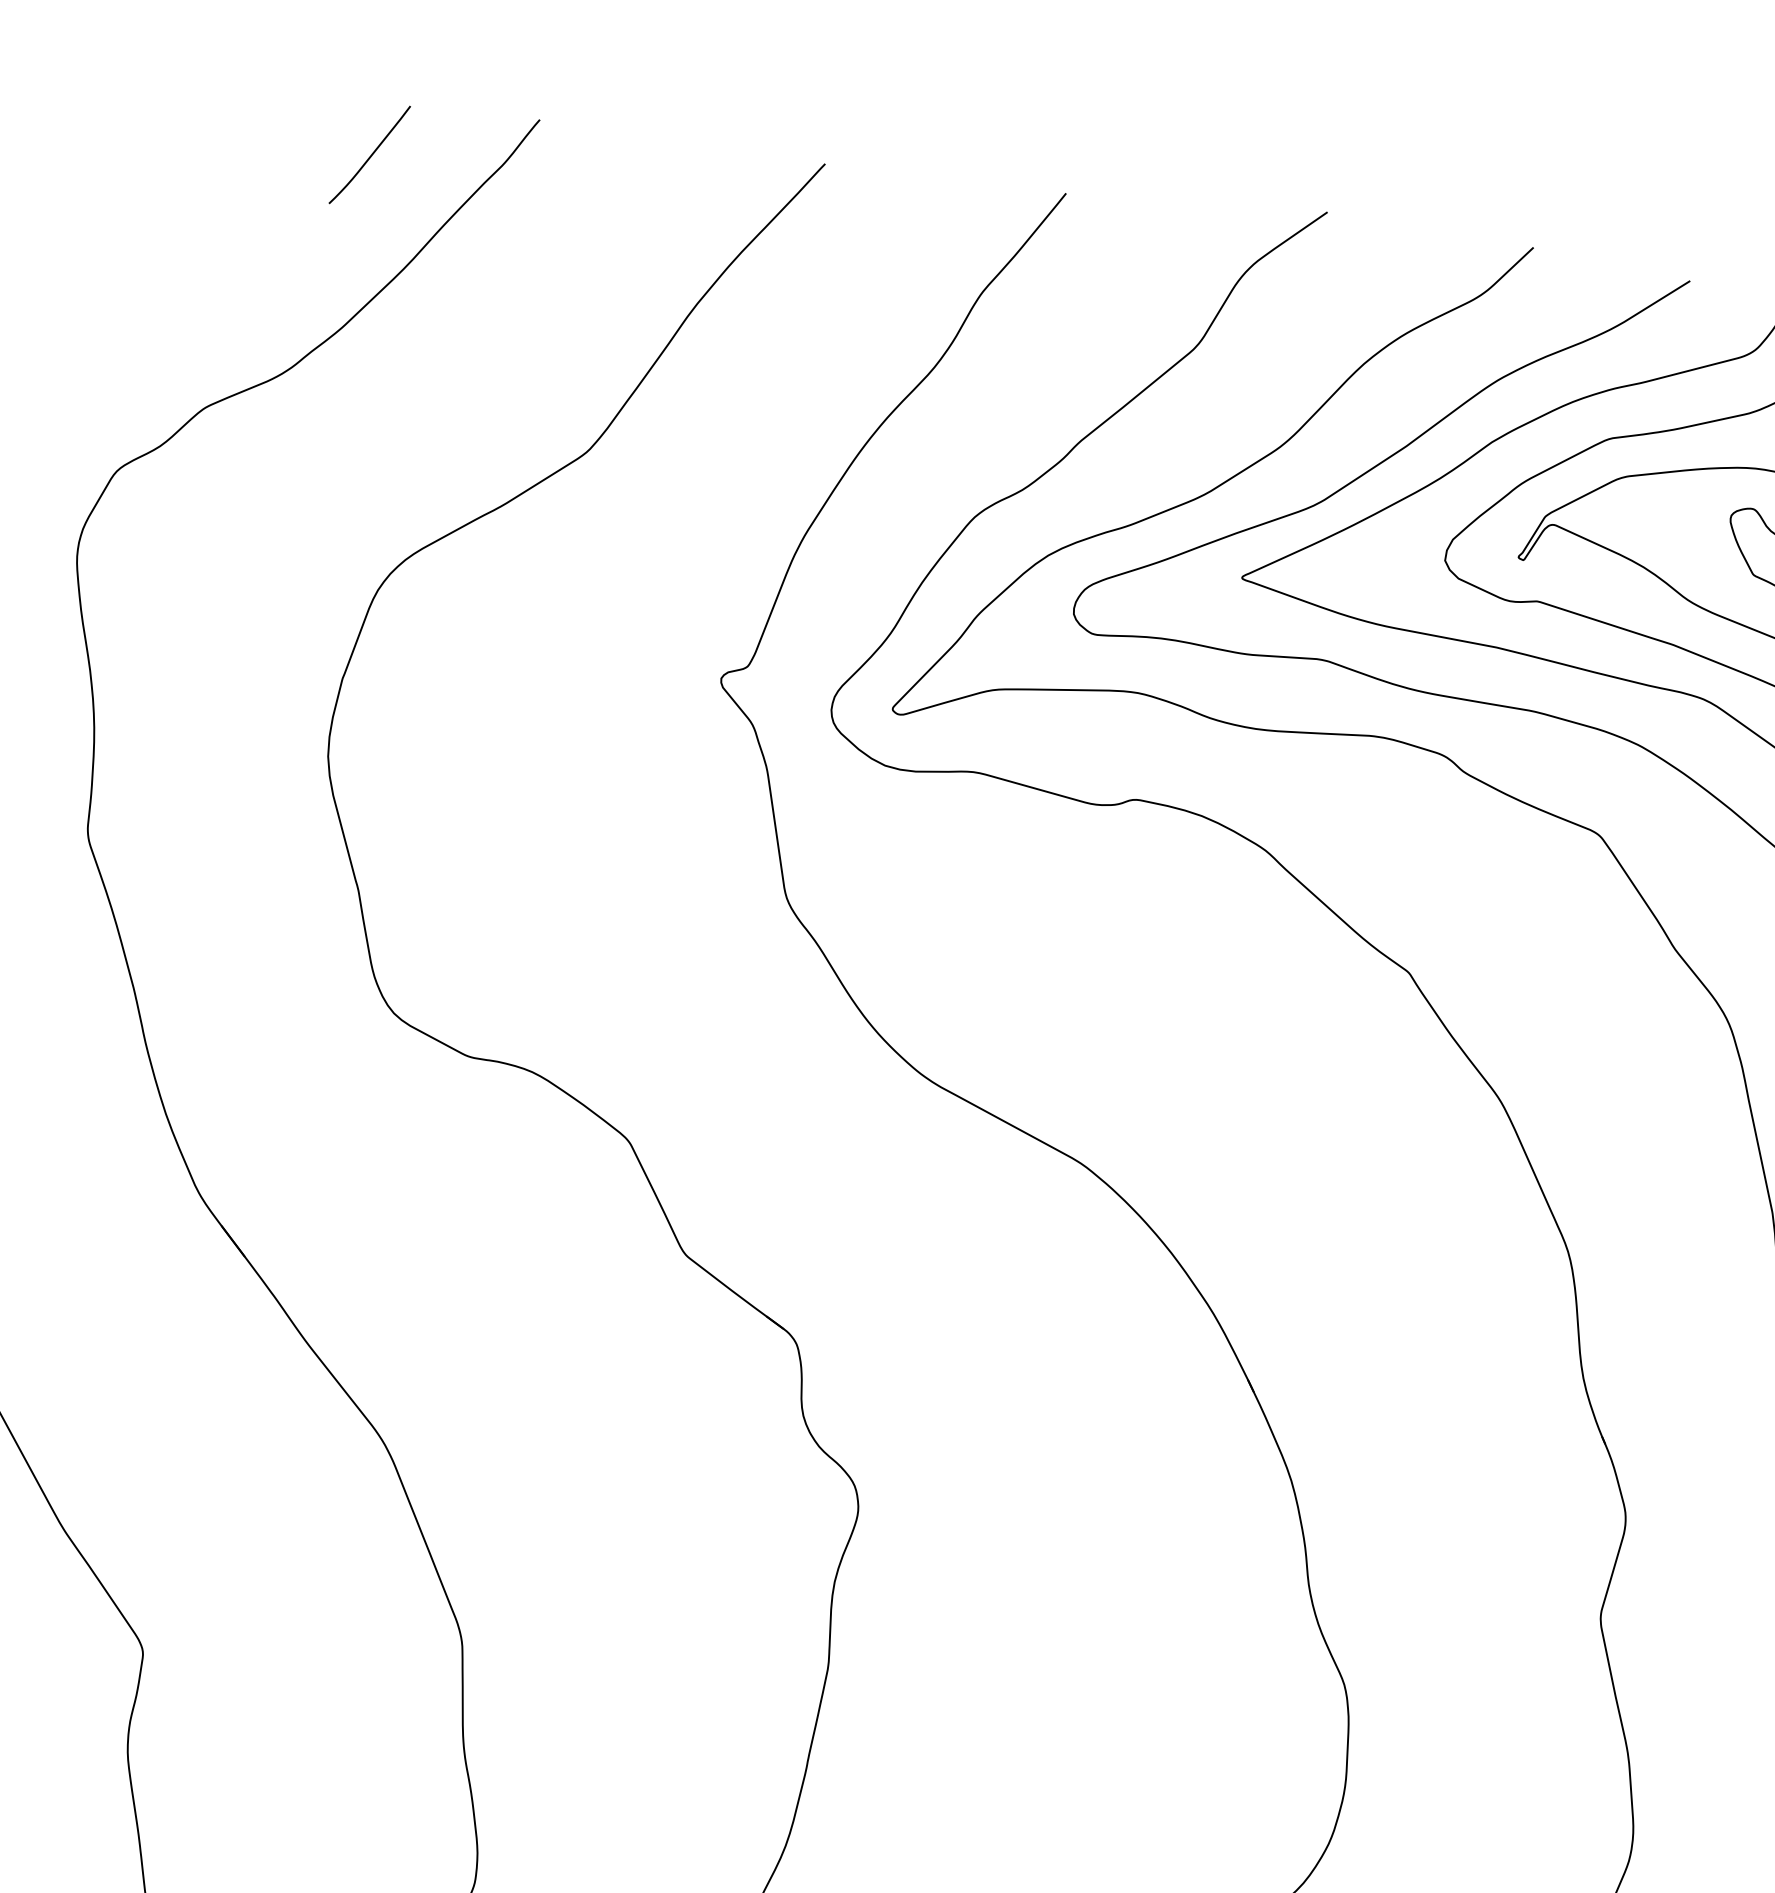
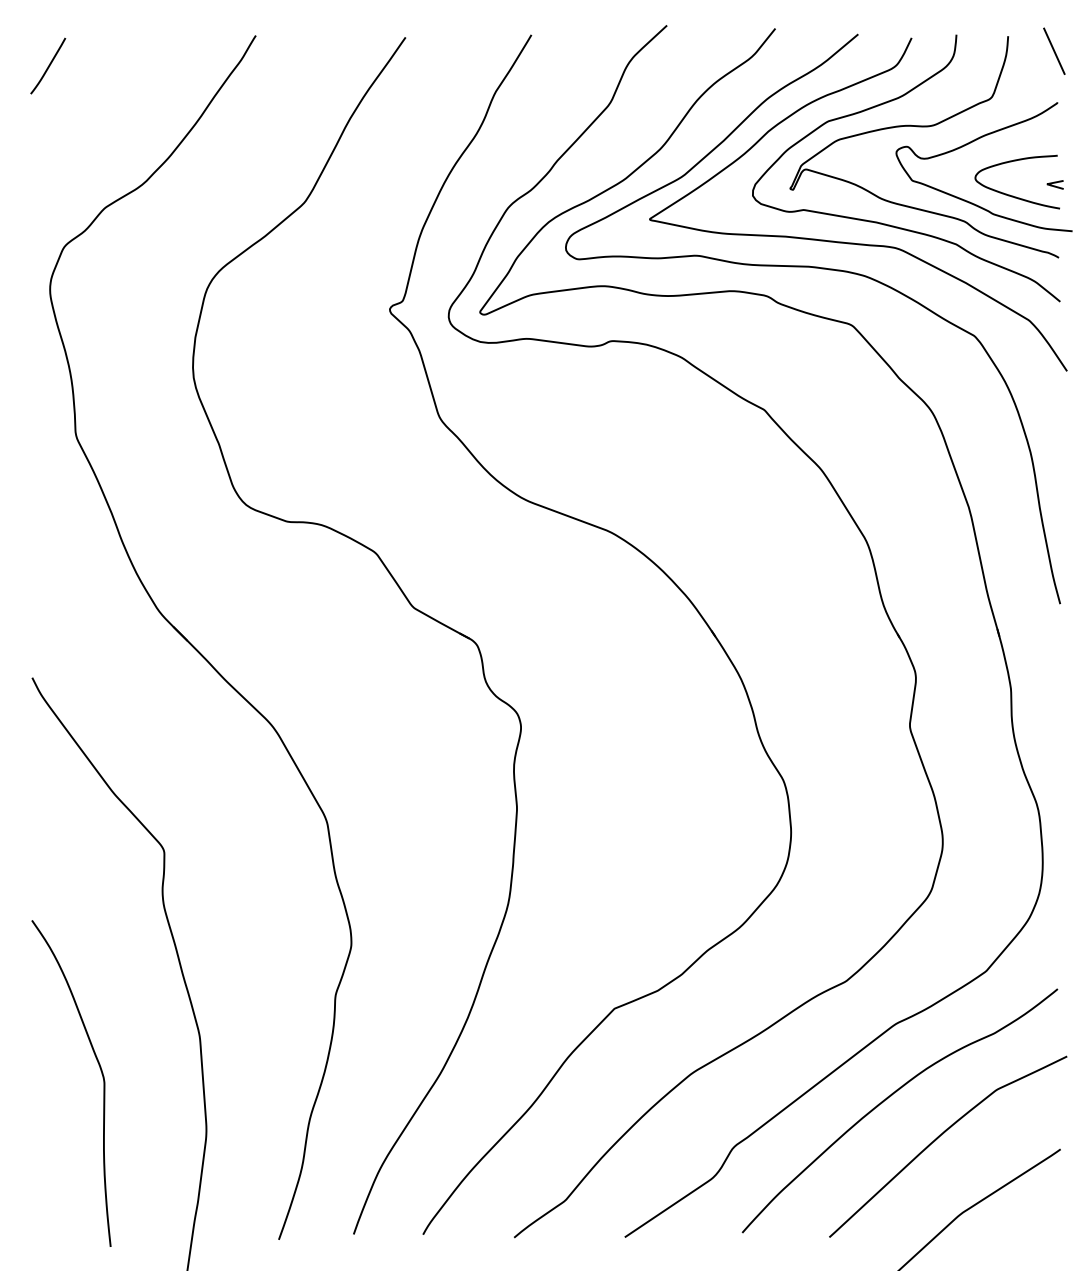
curve: (370, 153) -> (48, 65), moved

